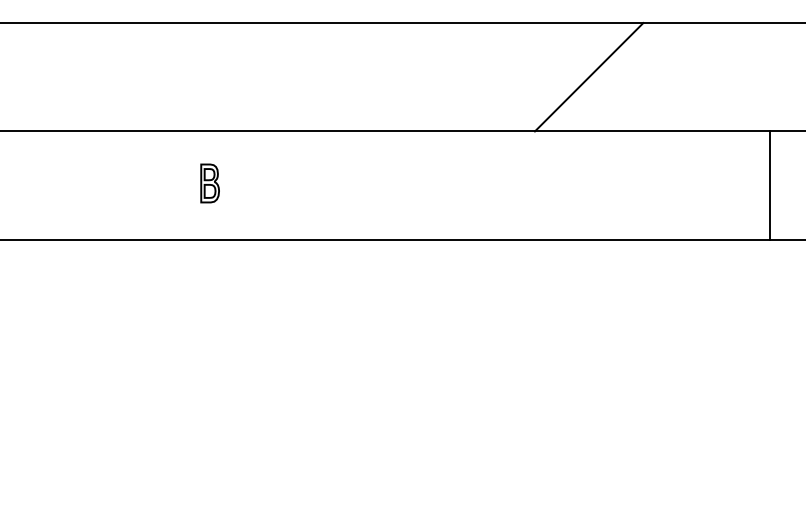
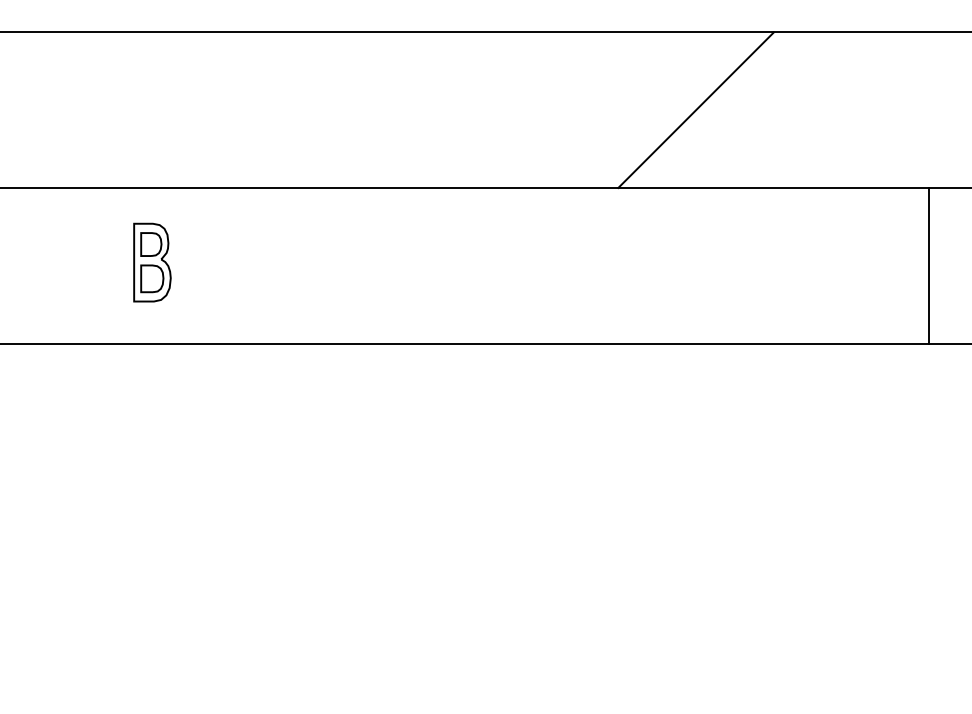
part: (209, 183) -> (151, 262), size x1.43
line: (769, 185) -> (928, 265), moved

